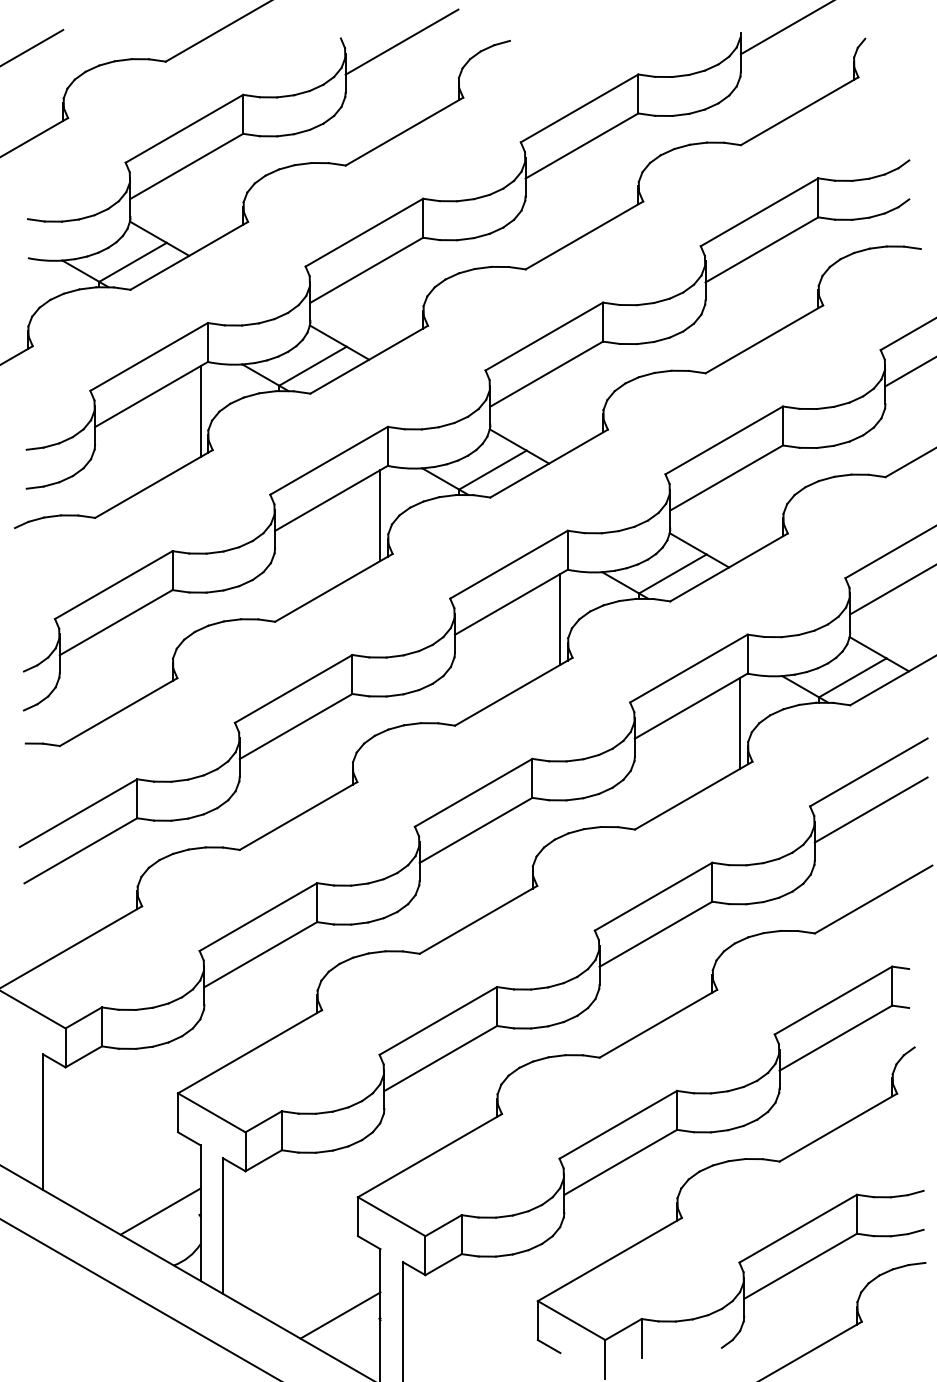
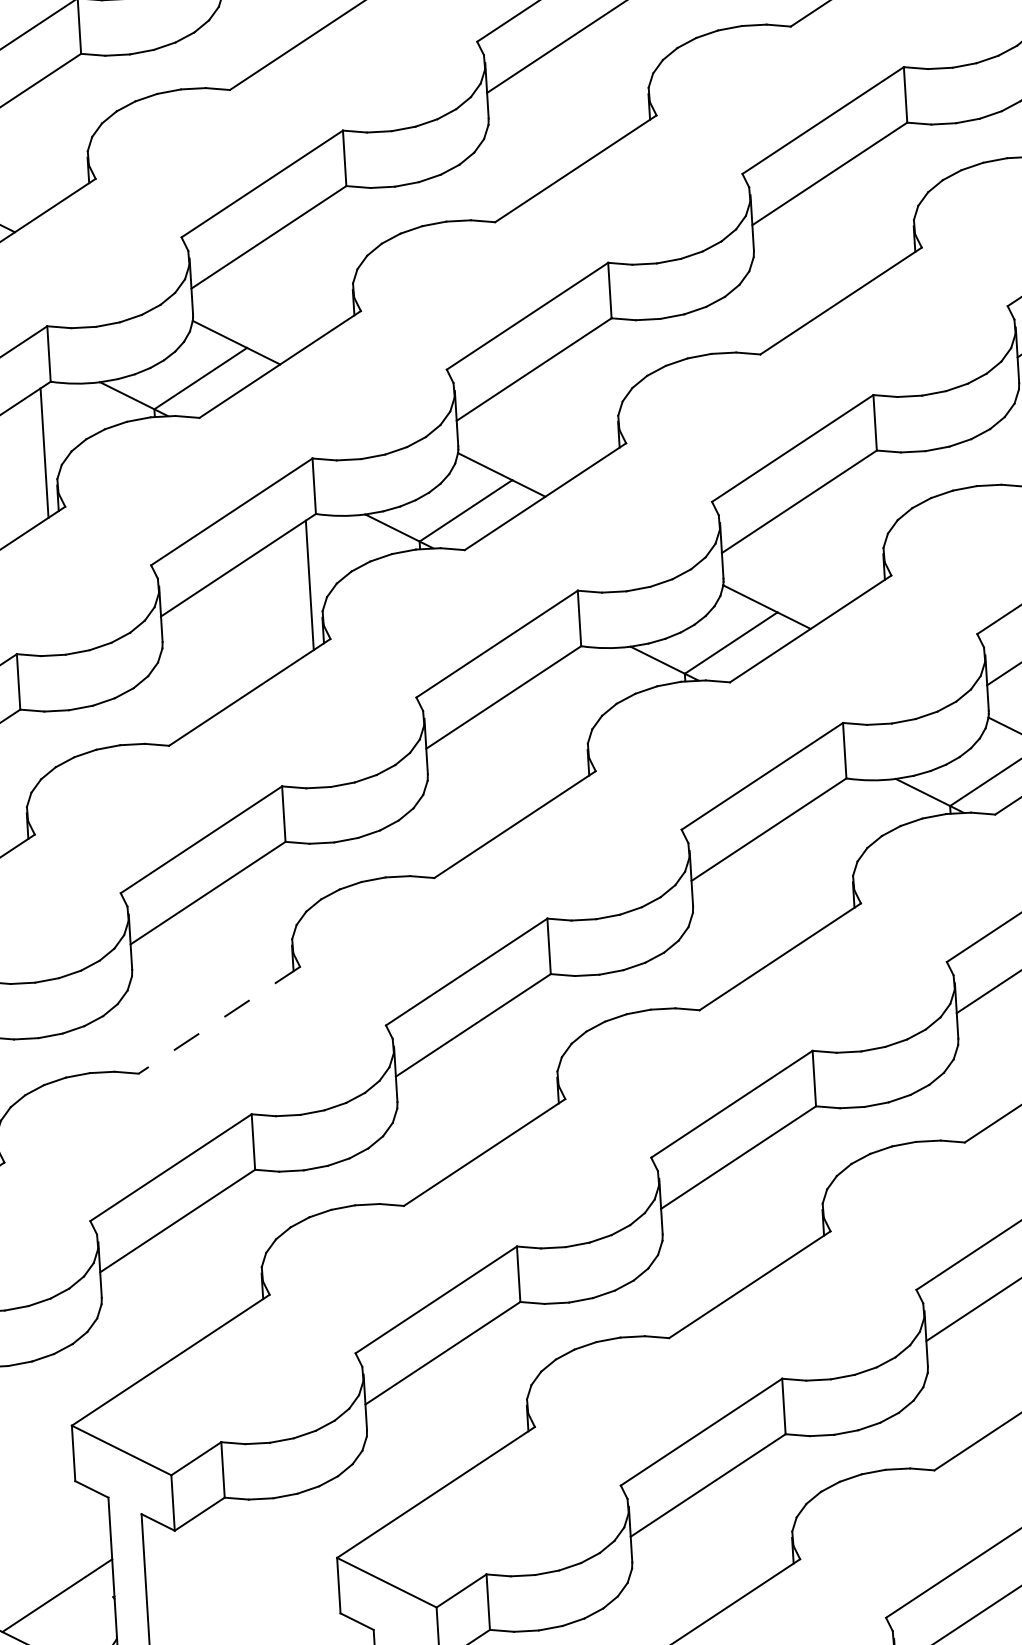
line: (560, 618) -> (575, 716), removed
line: (740, 722) -> (840, 848), removed
line: (298, 816) -> (219, 1021), solid -> dashed

